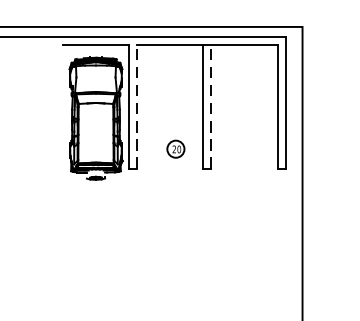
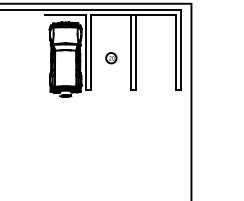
line: (136, 106) -> (90, 52), dashed -> solid
line: (210, 106) -> (135, 52), dashed -> solid
part: (176, 149) -> (111, 58), moved

